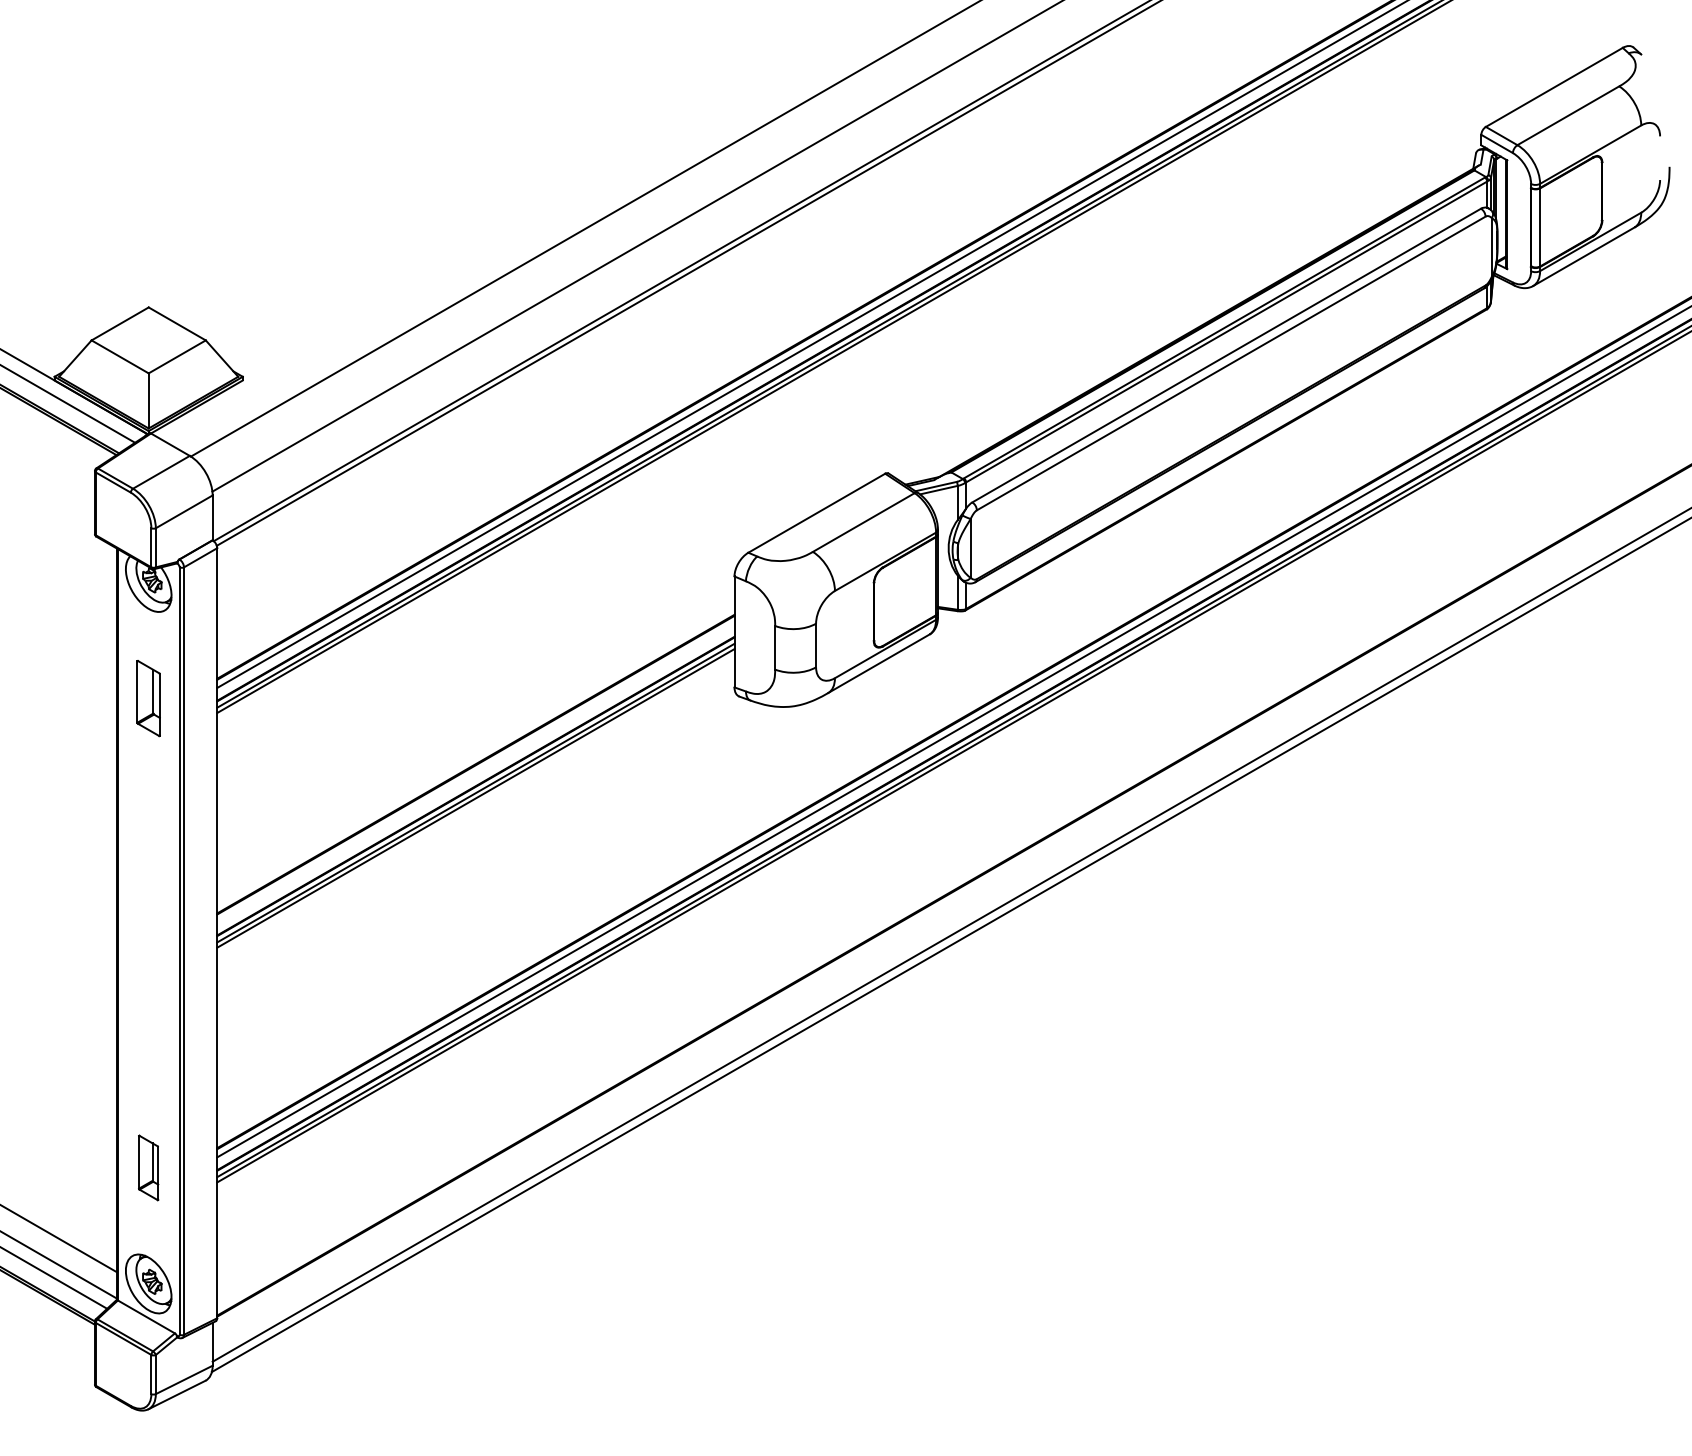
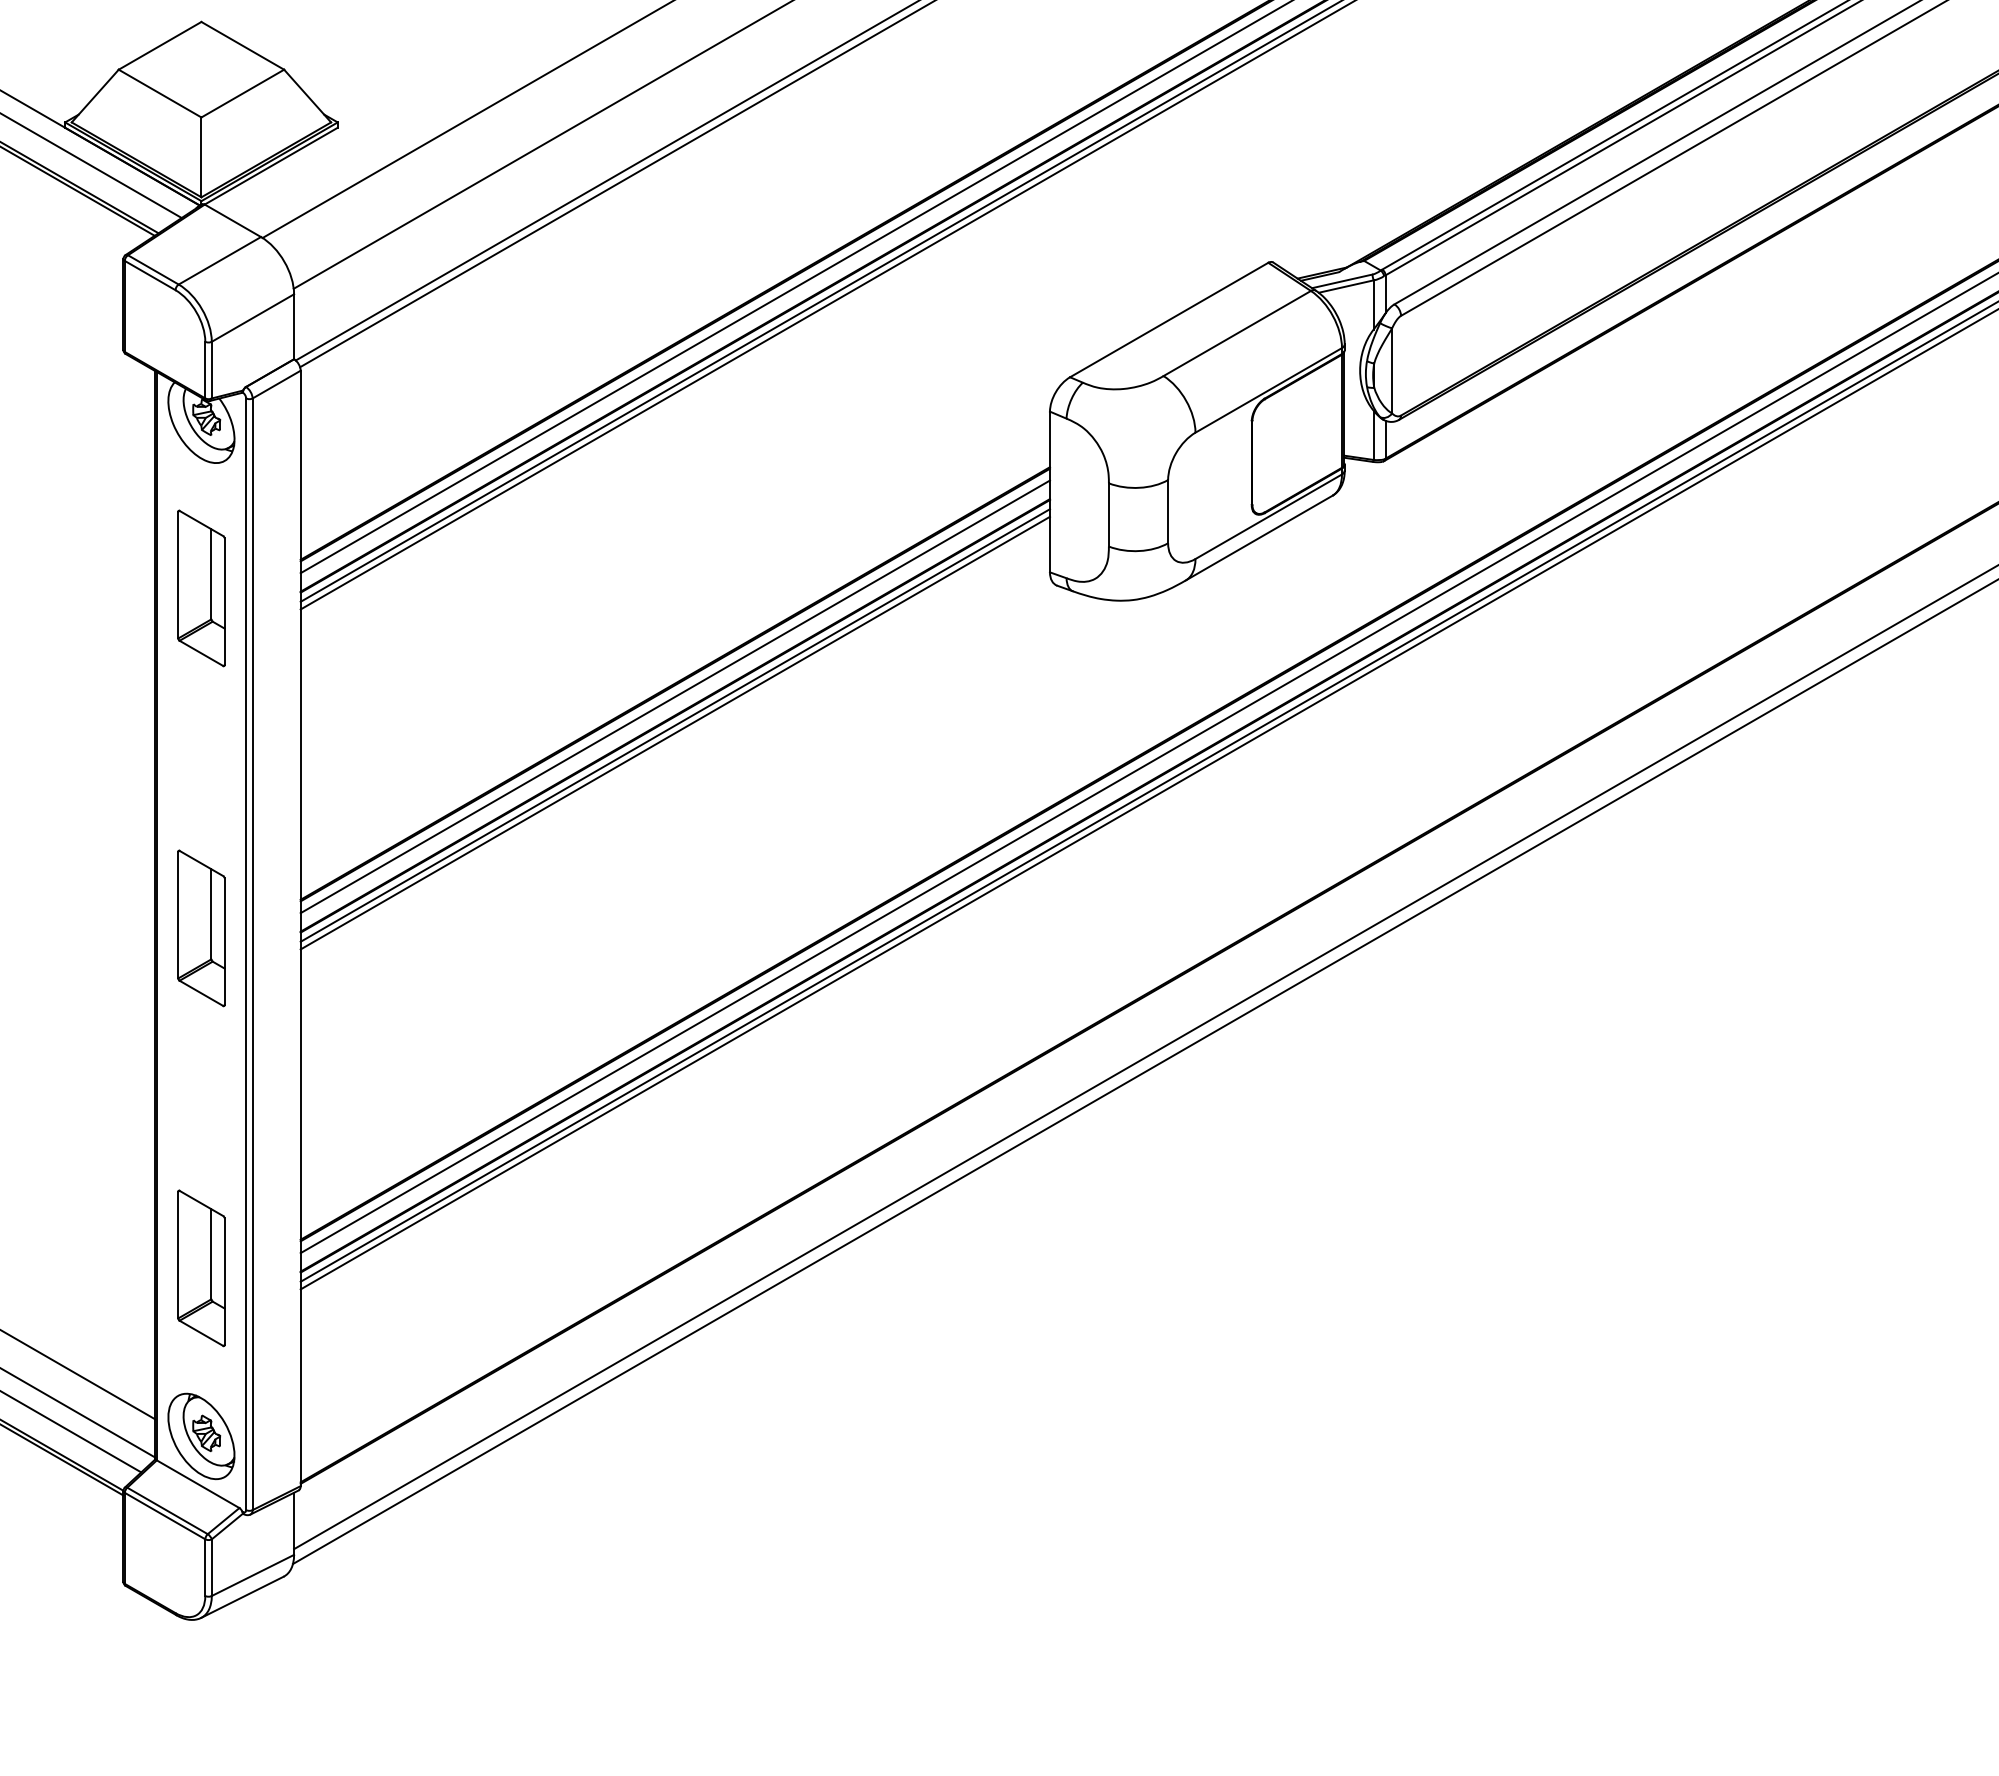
part: (148, 698) -> (201, 588), size x1.43
line: (475, 773) -> (674, 697), added
part: (148, 932) -> (201, 927), added
part: (148, 1167) -> (201, 1267), size x1.67

